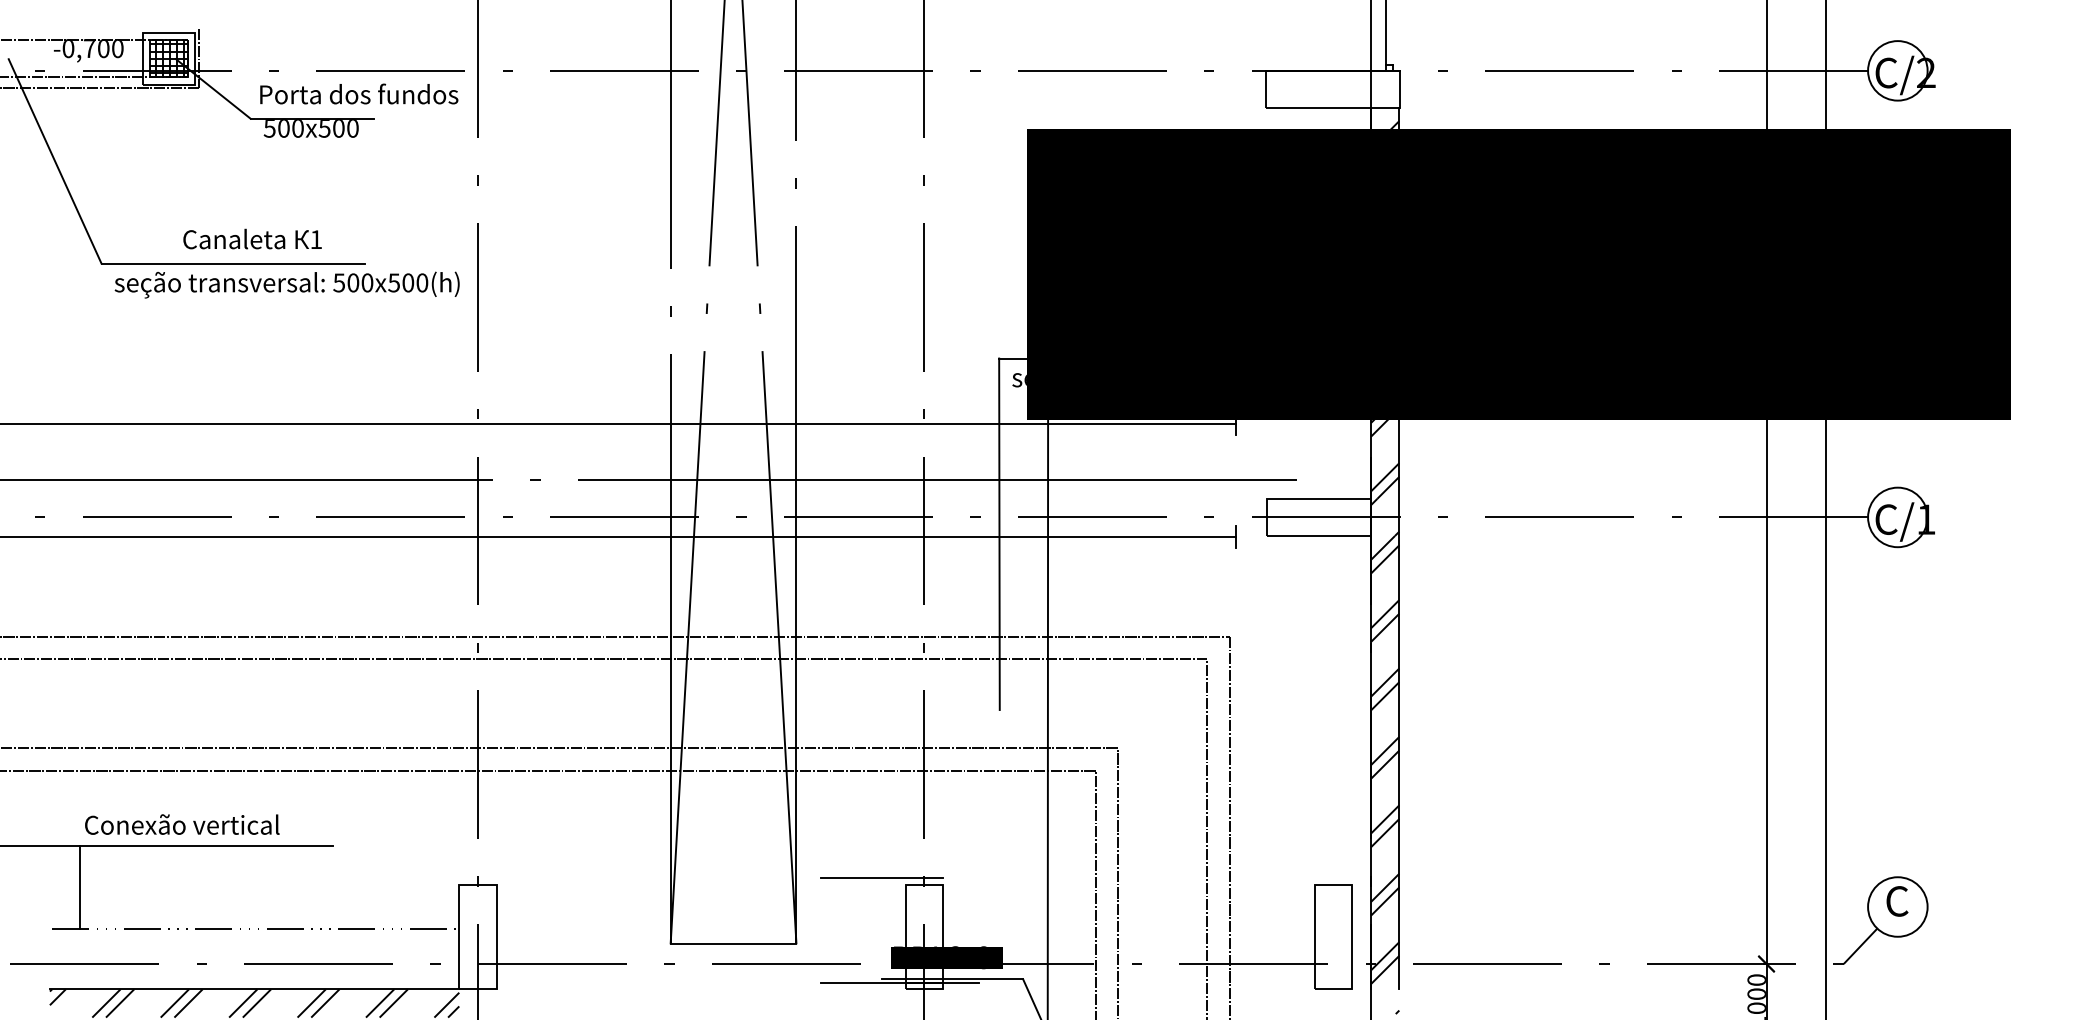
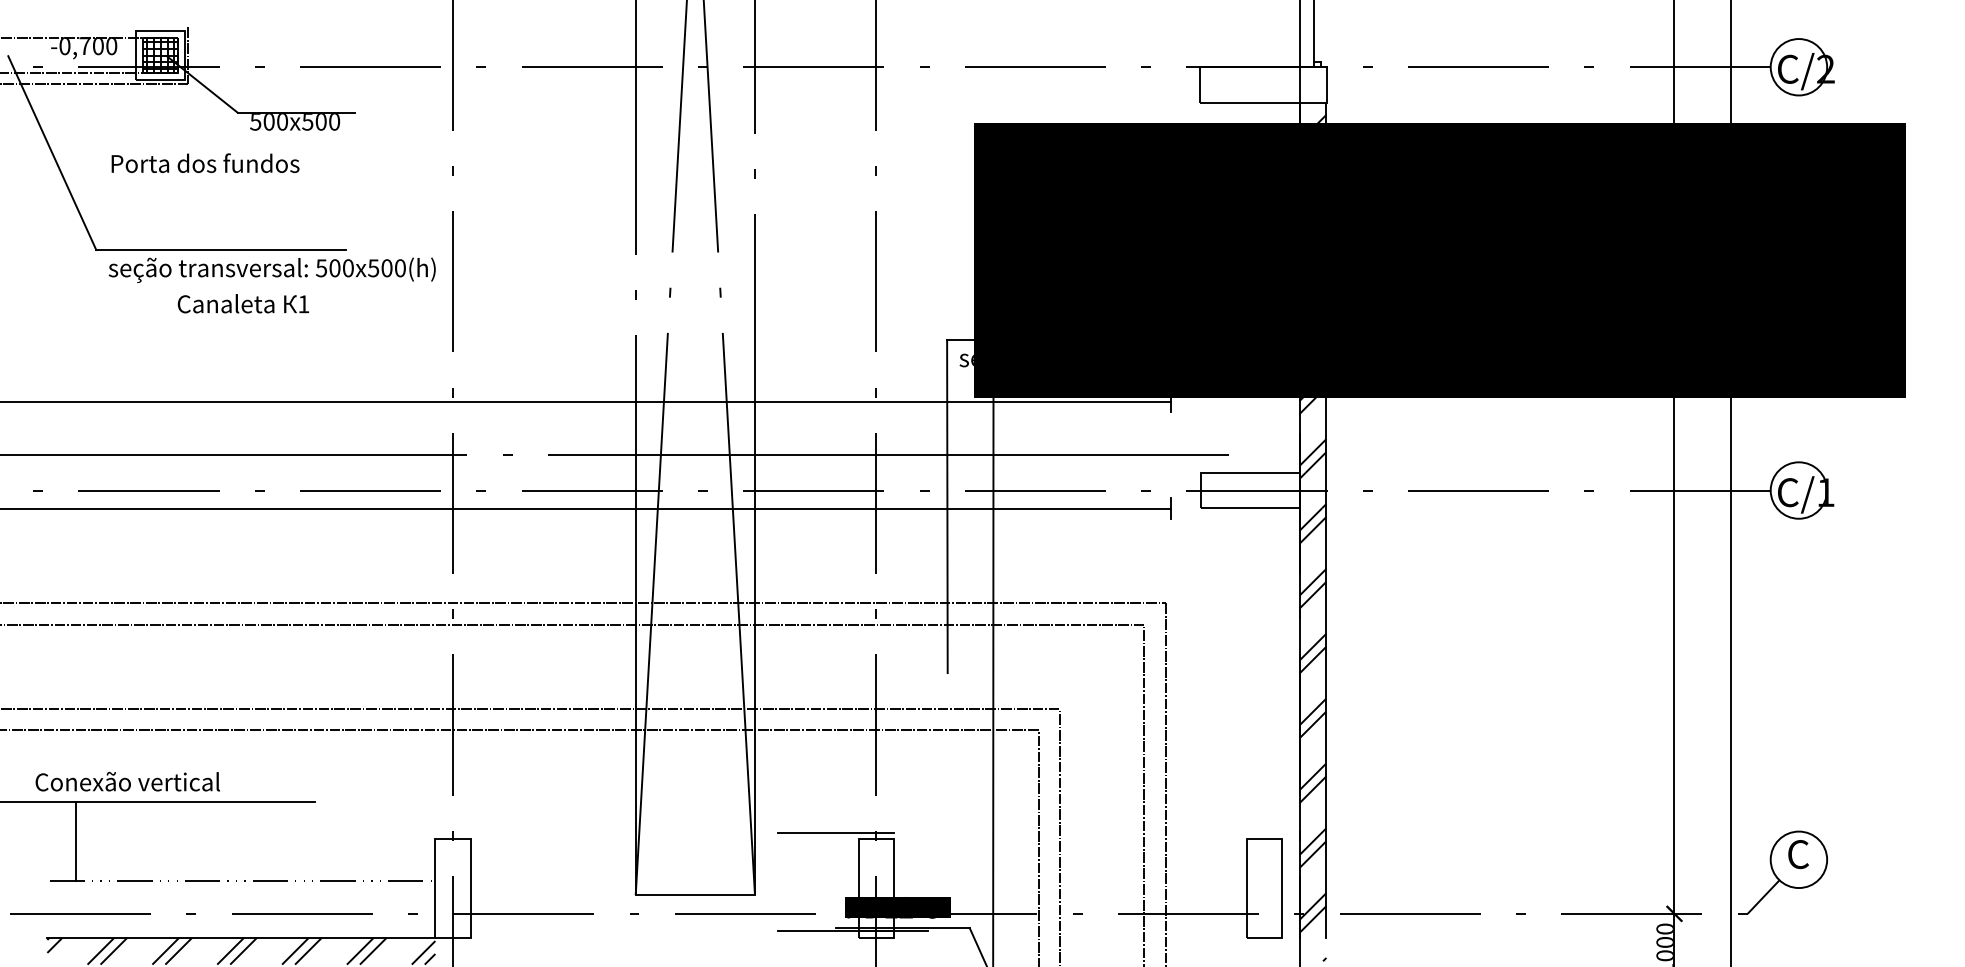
text: (359, 93) -> (205, 162), moved
text: (251, 238) -> (242, 303), moved
text: (181, 824) -> (127, 781), moved

